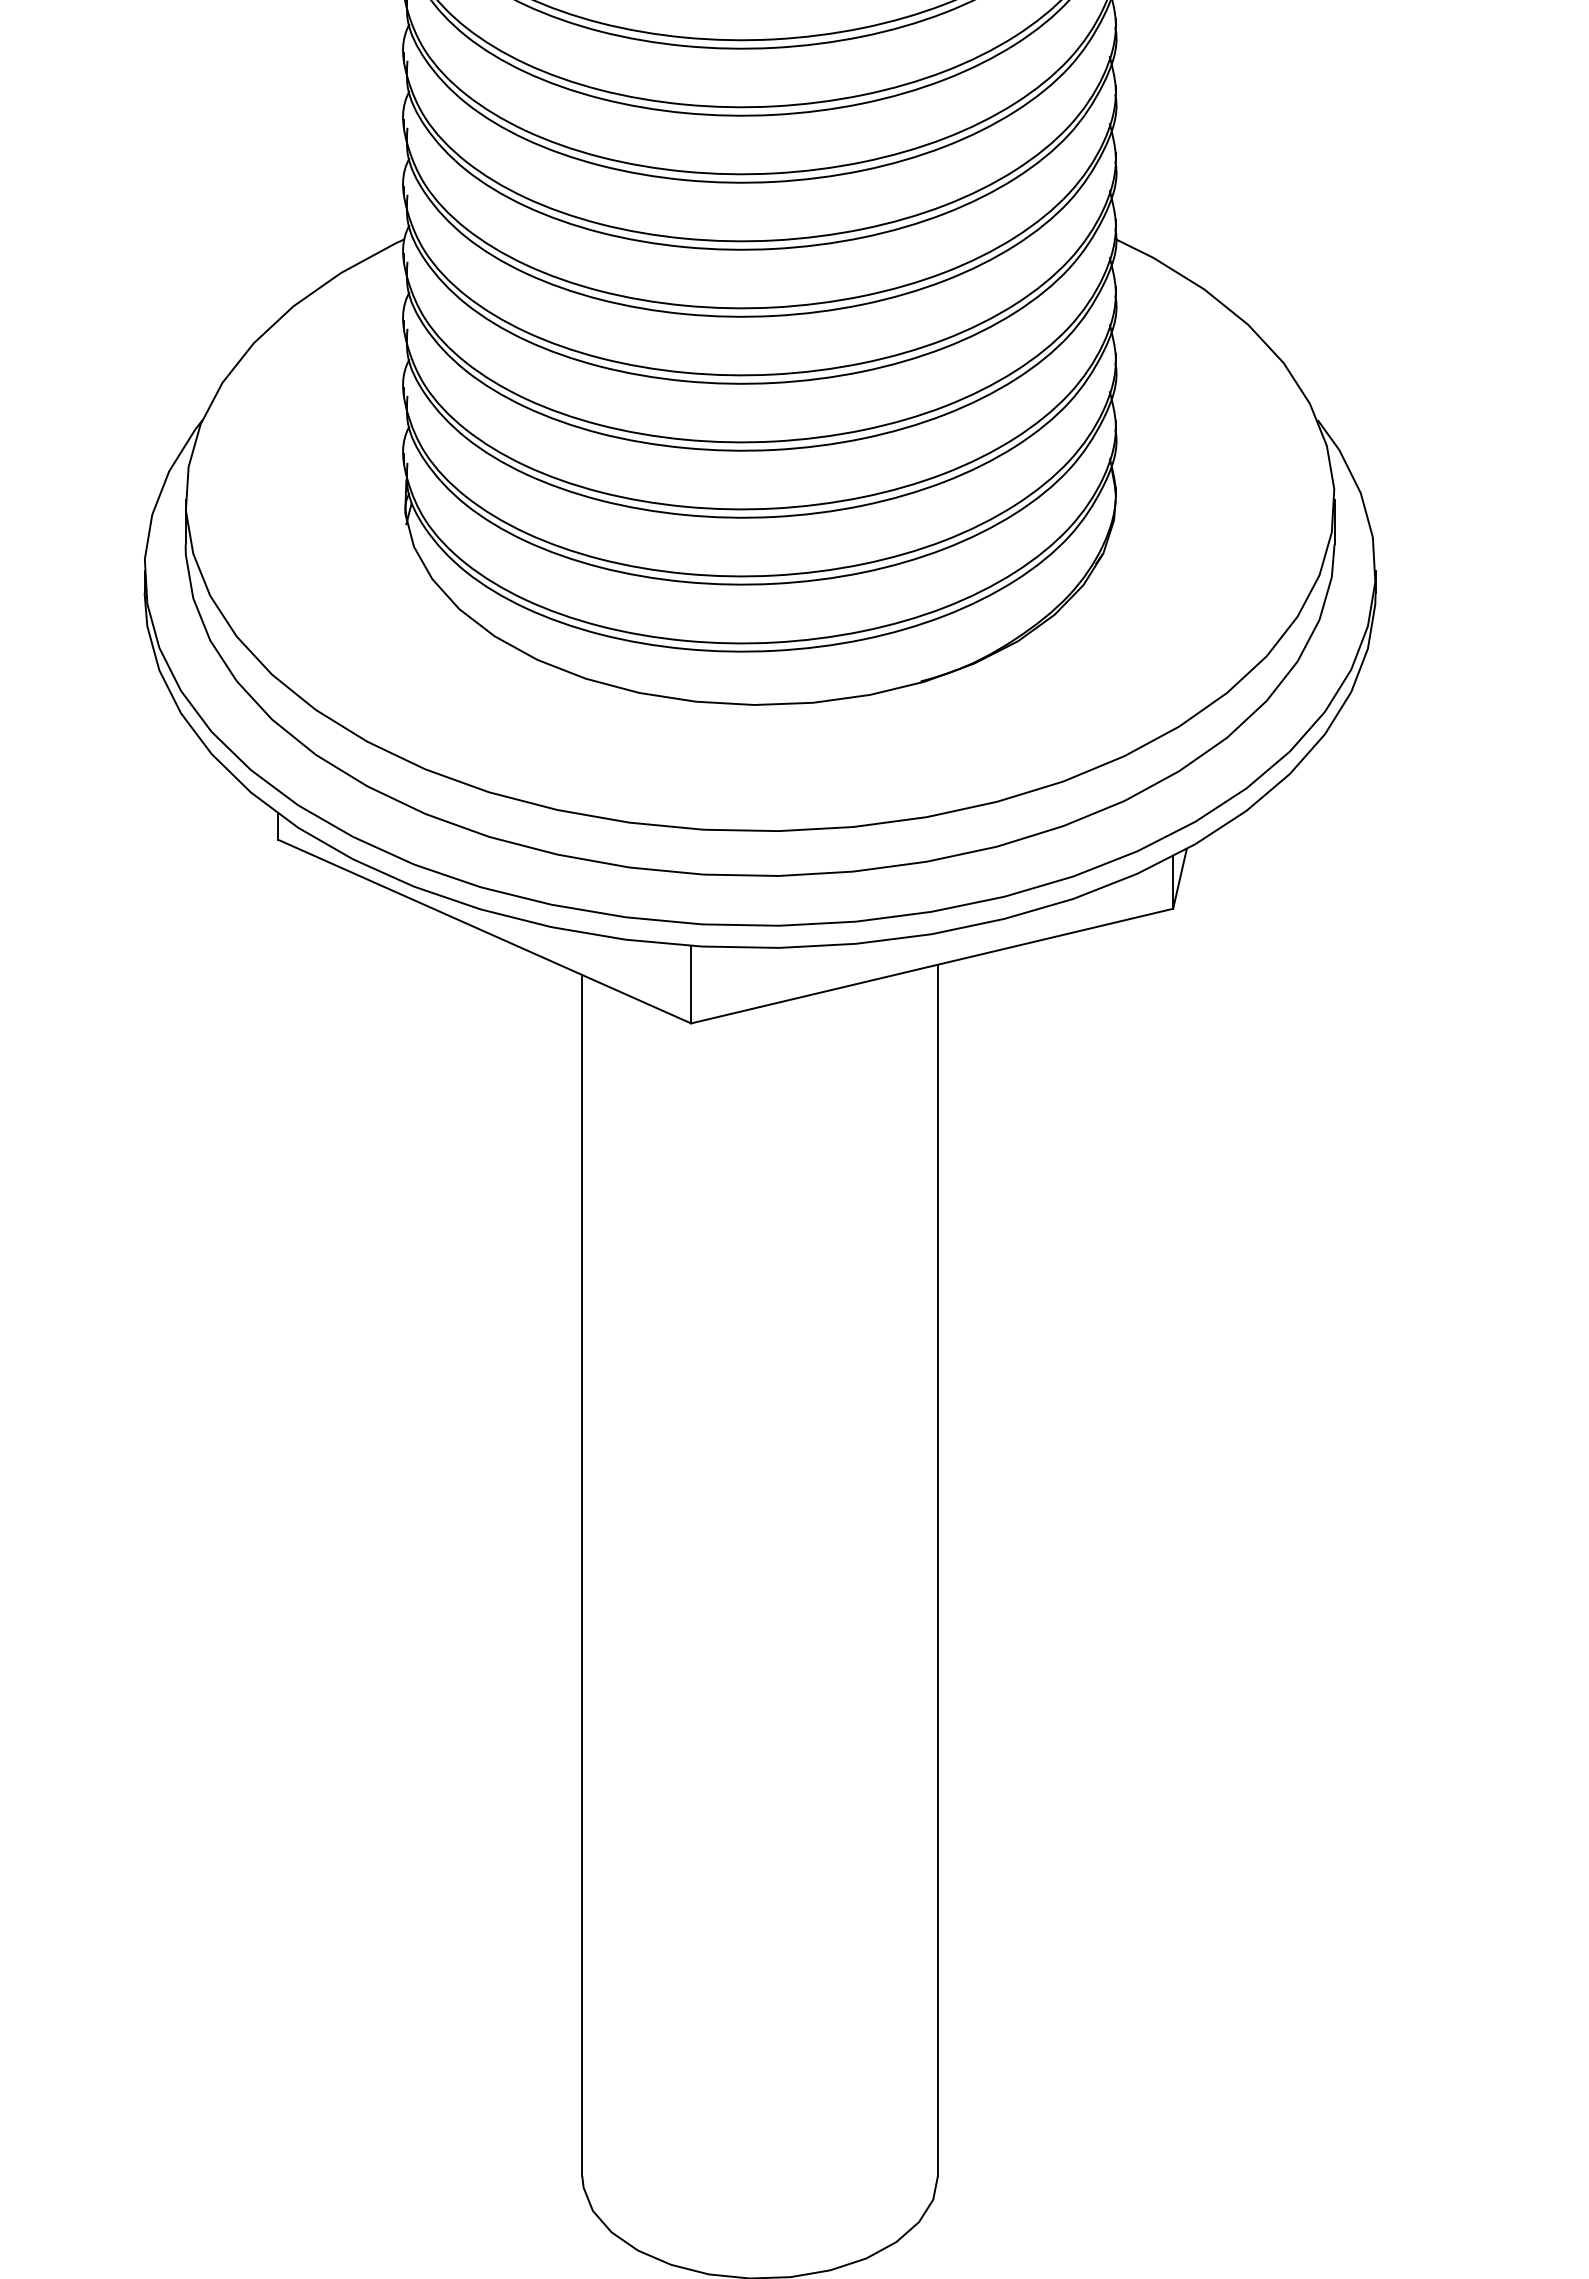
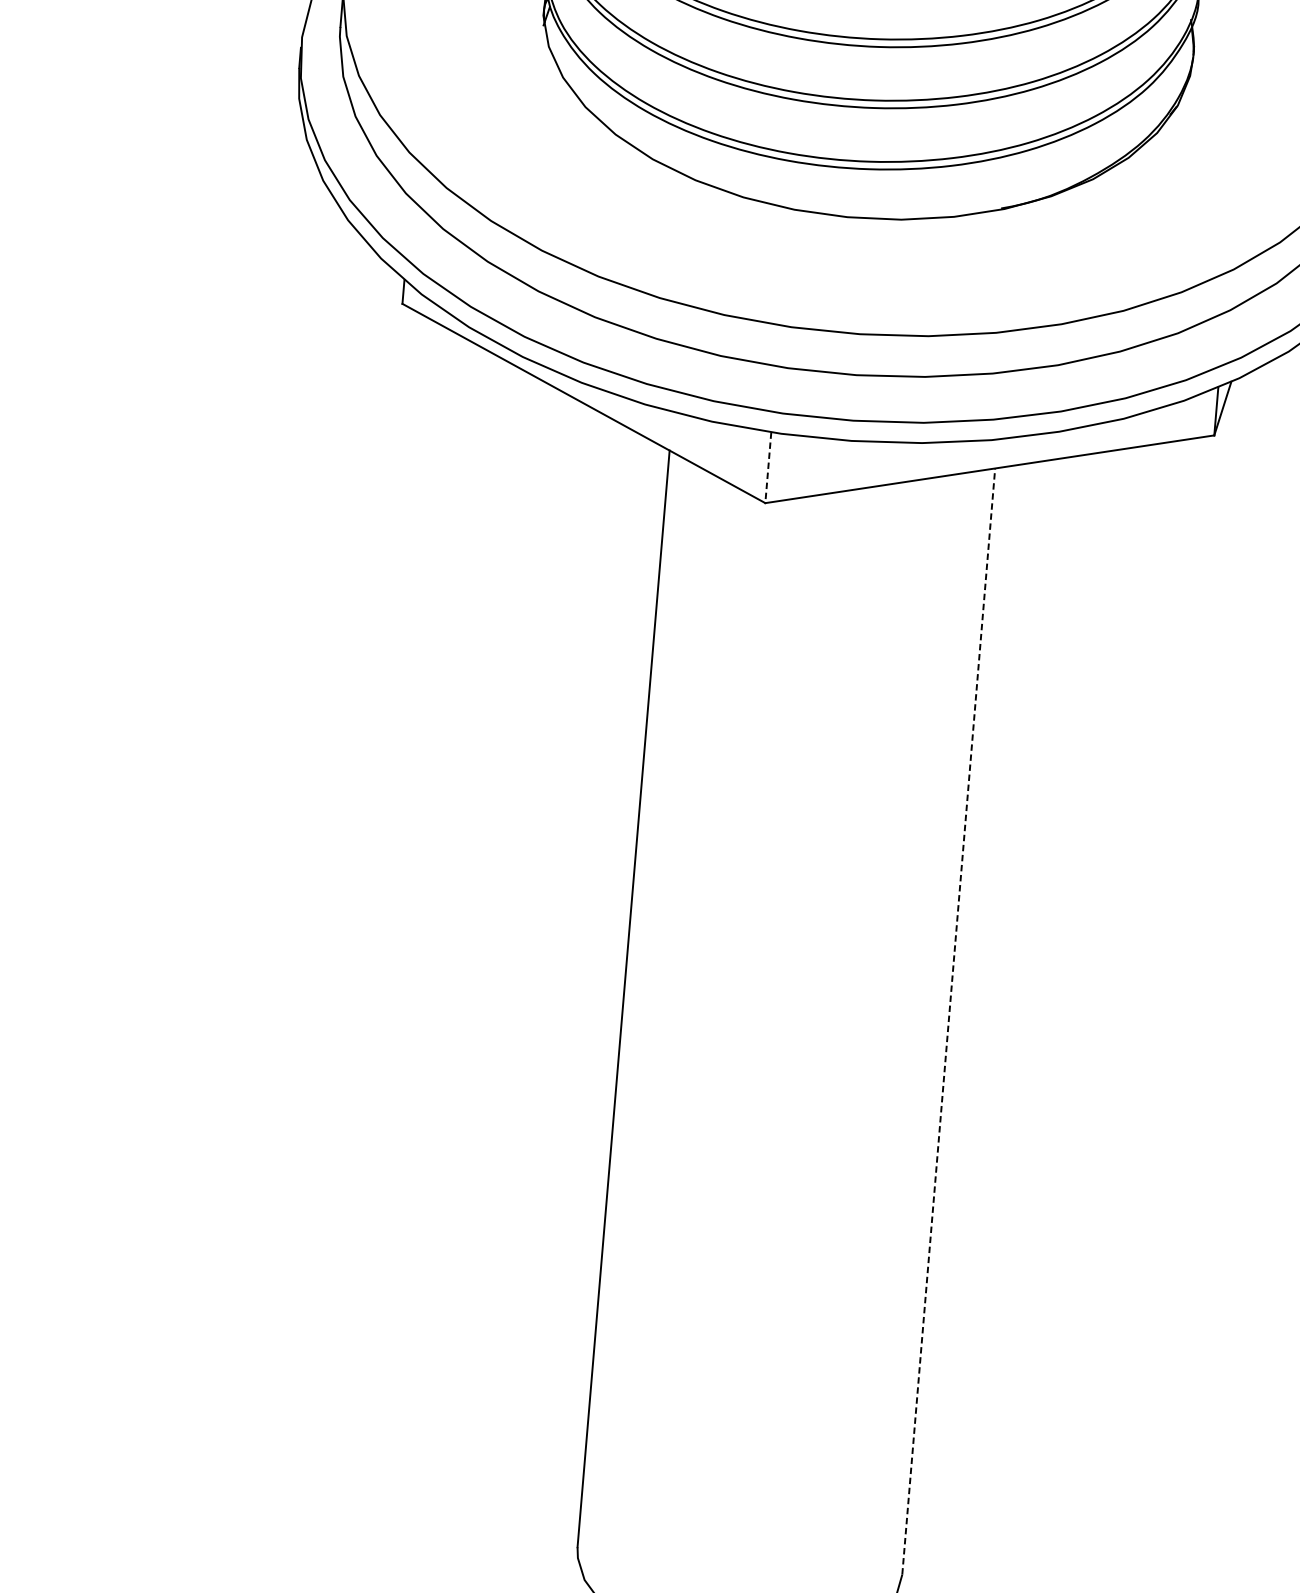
line: (691, 984) -> (768, 467), solid -> dashed
line: (937, 1570) -> (948, 1021), solid -> dashed

